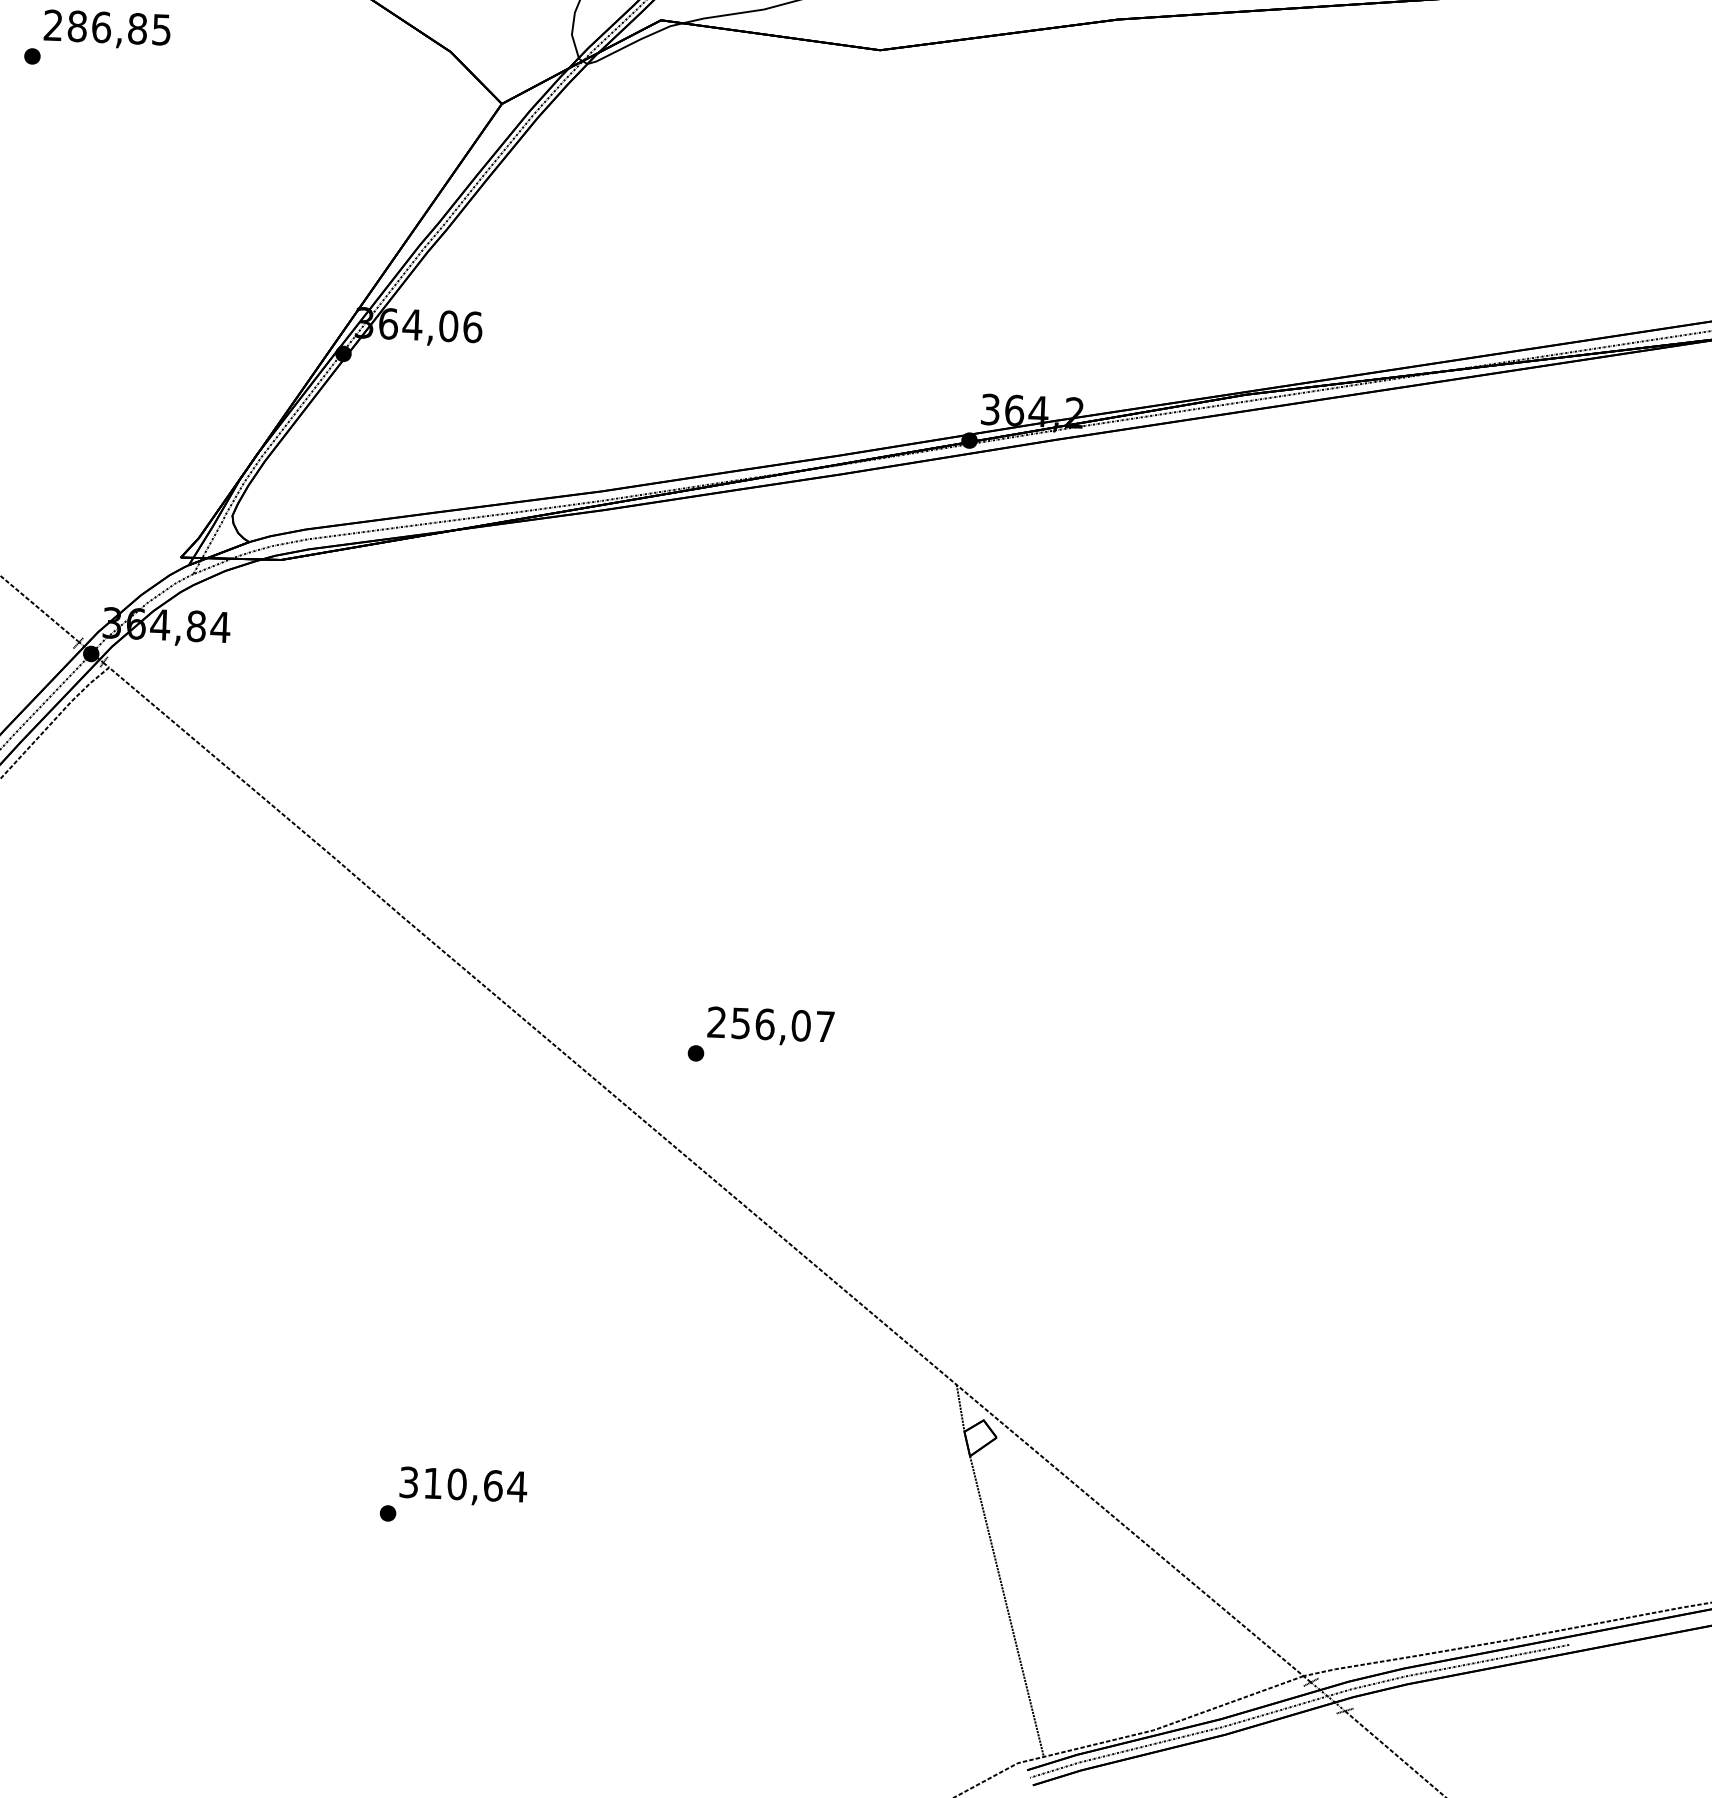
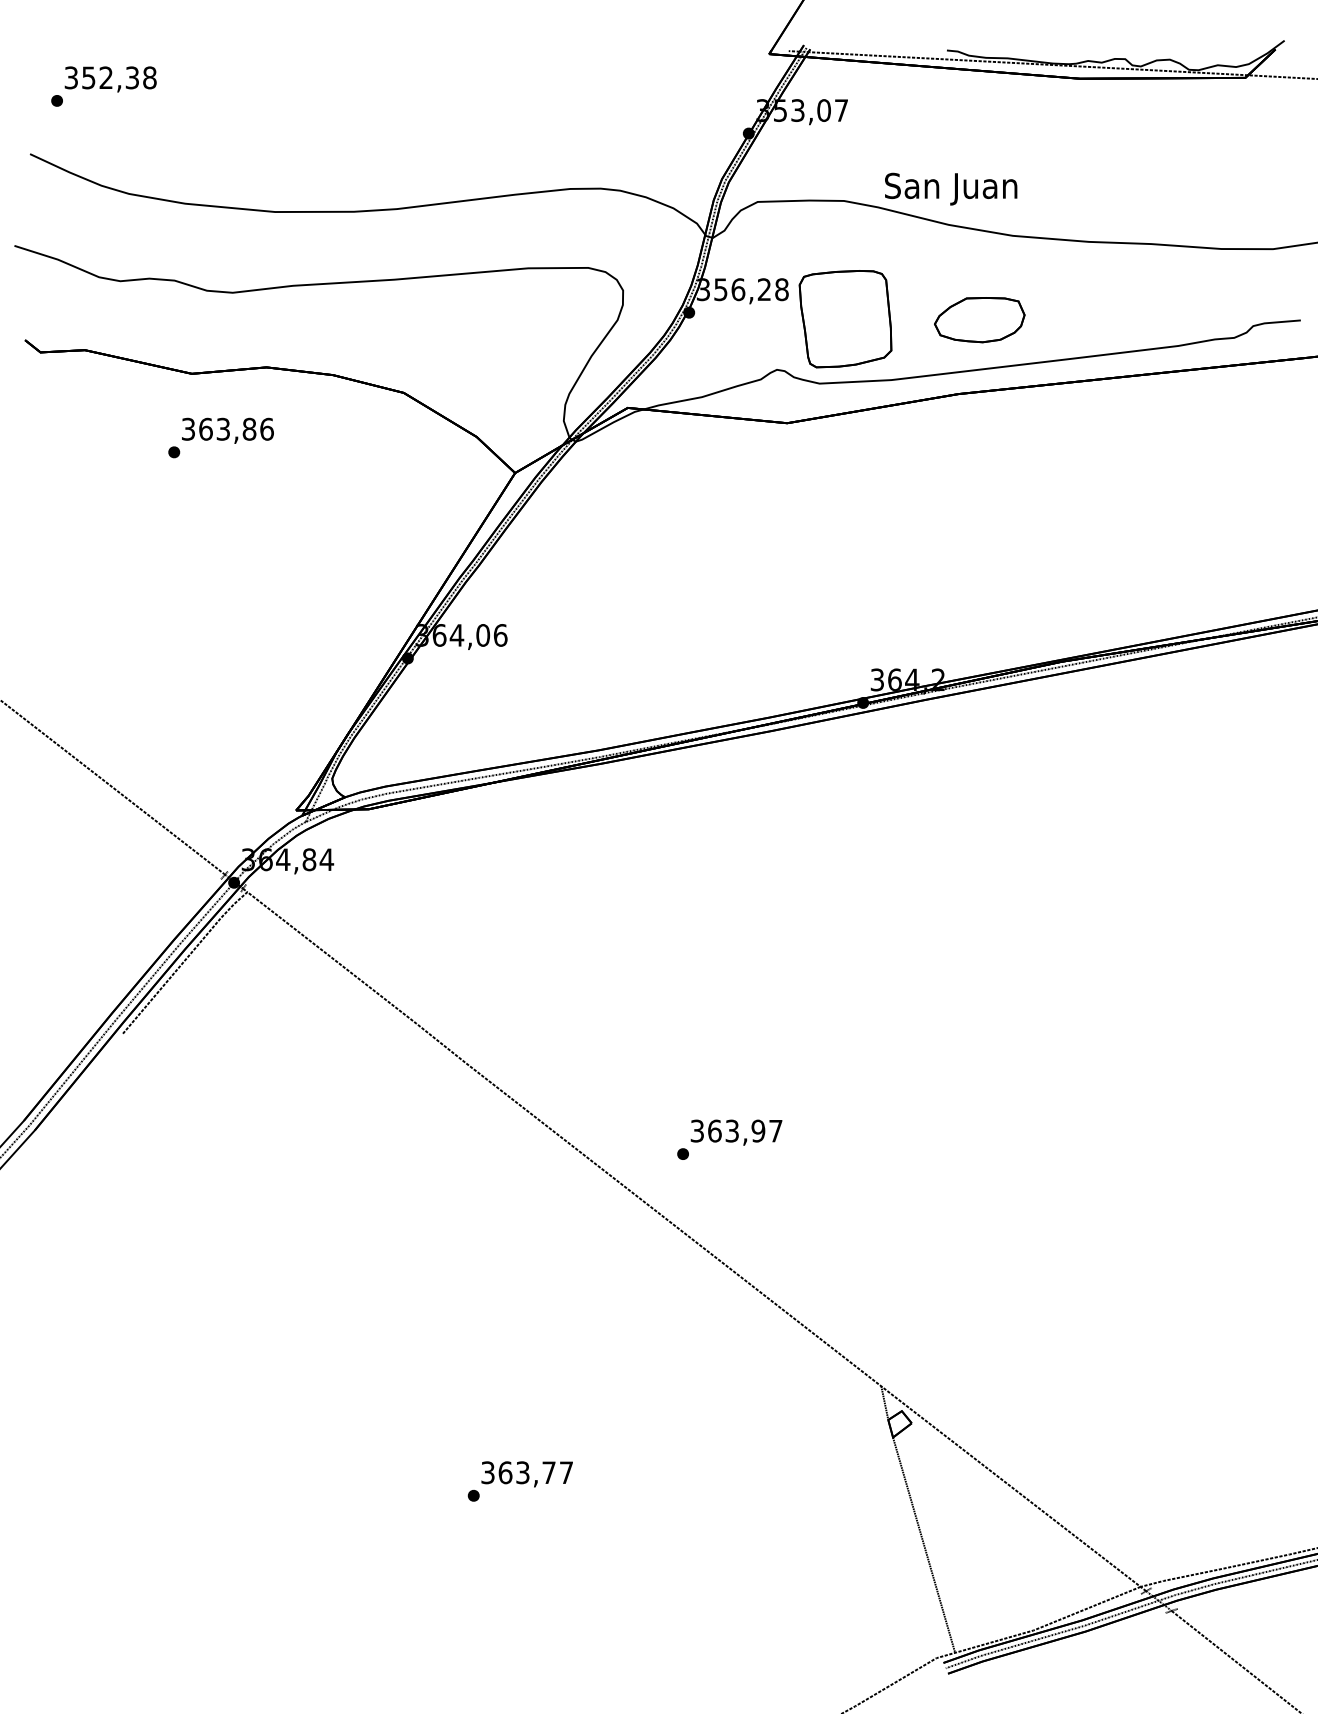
text: (107, 26) -> (227, 428), 286,85 -> 363,86
text: (758, 1023) -> (727, 1130), 256,07 -> 363,97
text: (474, 1484) -> (535, 1472), 310,64 -> 363,77

